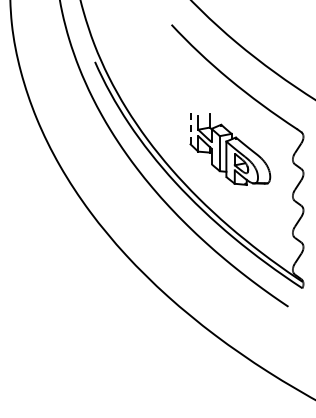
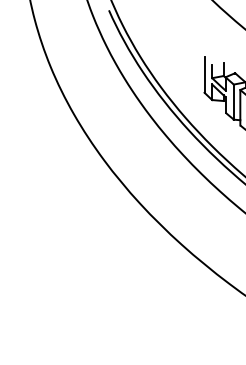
line: (190, 126) -> (204, 74), dashed -> solid

